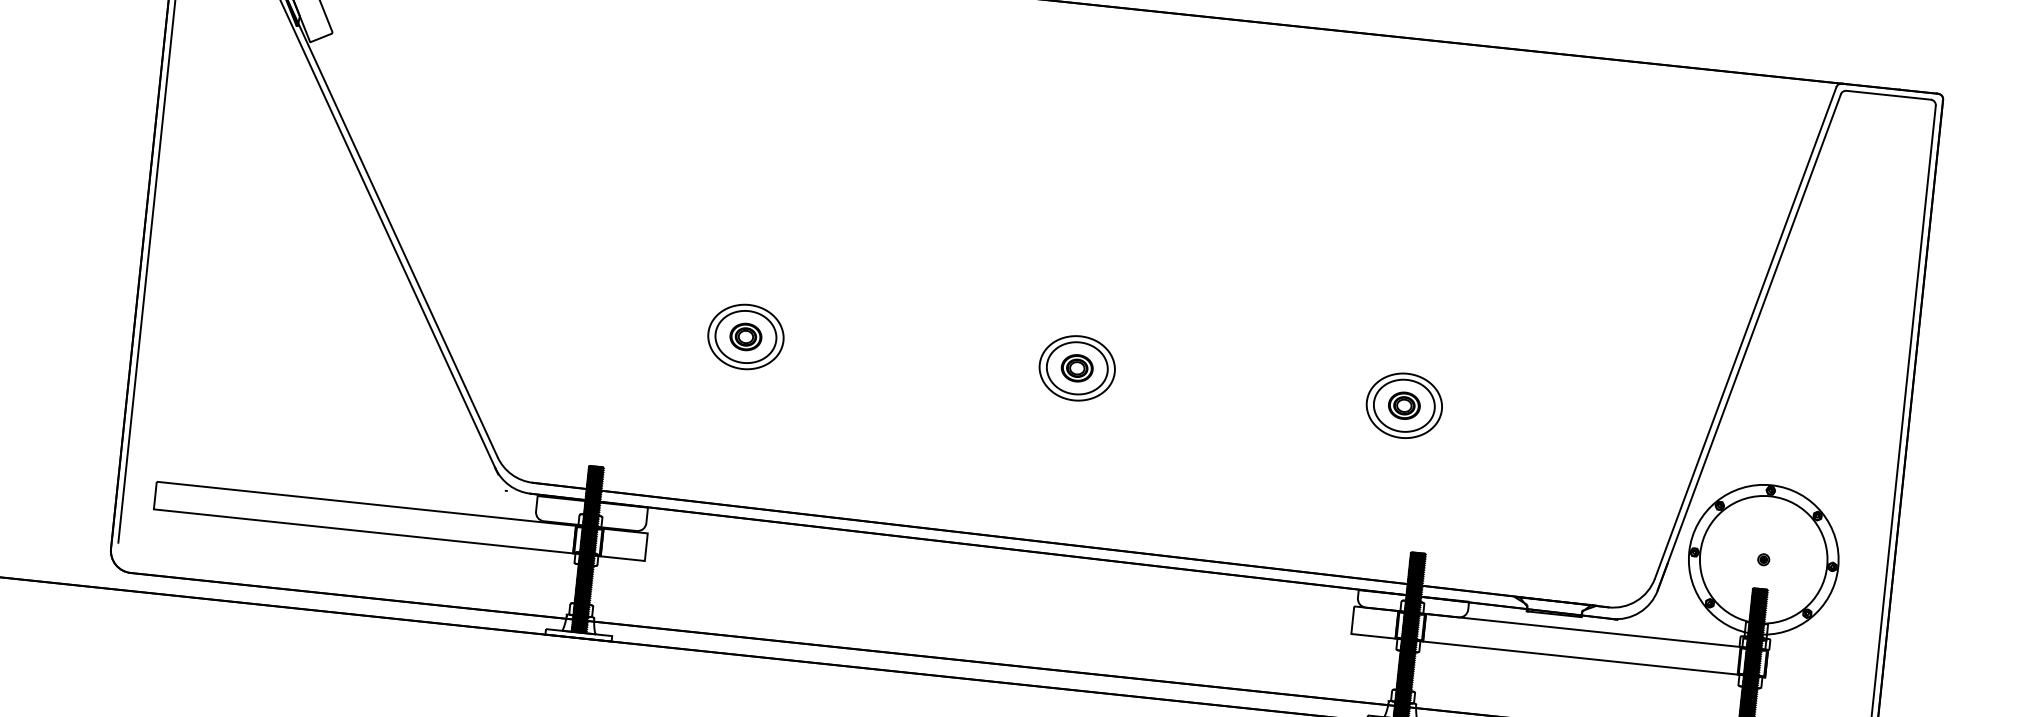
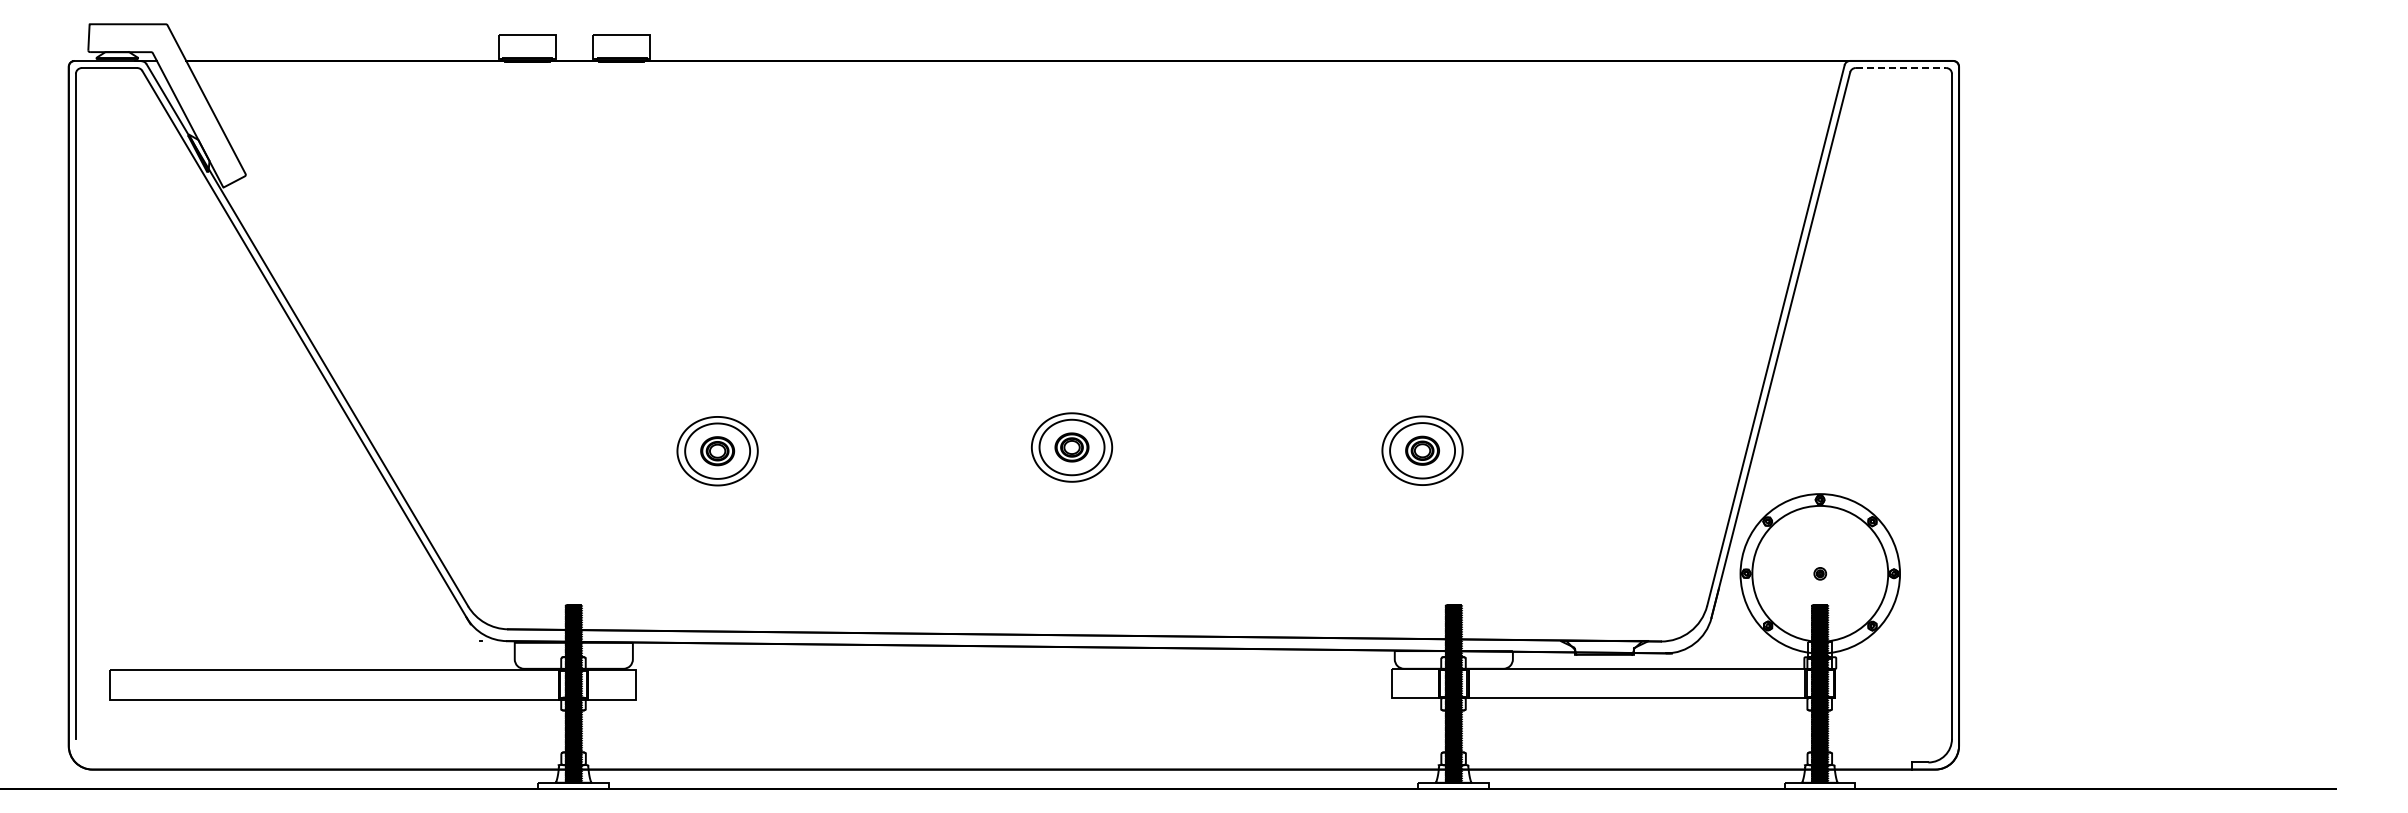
line: (1889, 95) -> (1901, 68), solid -> dashed

